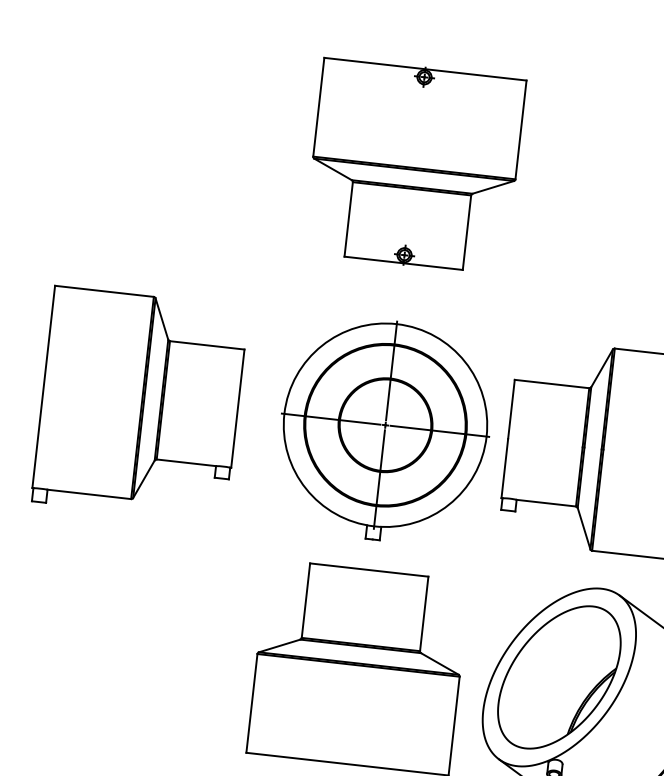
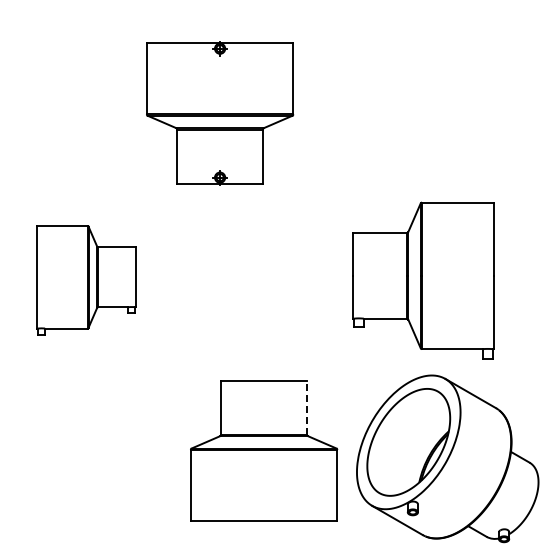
part: (415, 166) -> (220, 113), moved
part: (139, 404) -> (86, 280), size x0.7
part: (384, 430) -> (263, 279), removed
line: (423, 613) -> (306, 407), solid -> dashed

